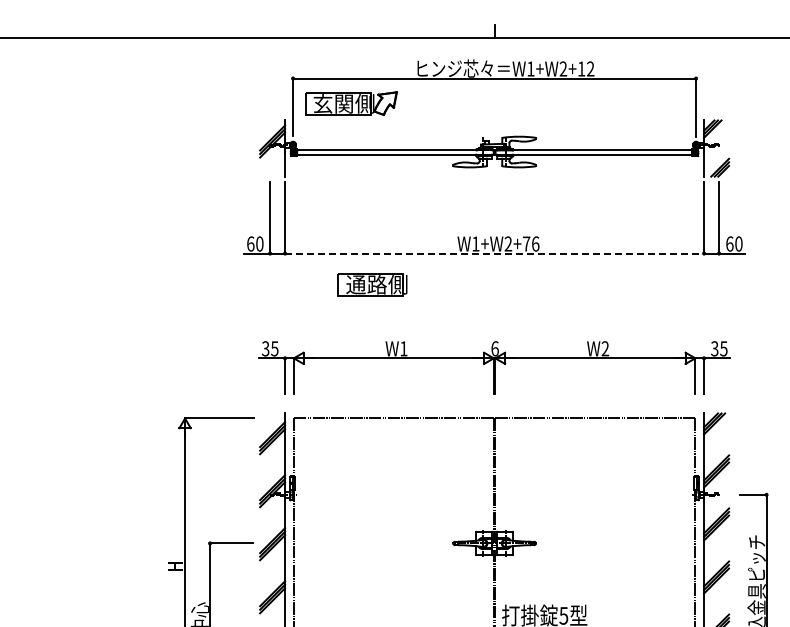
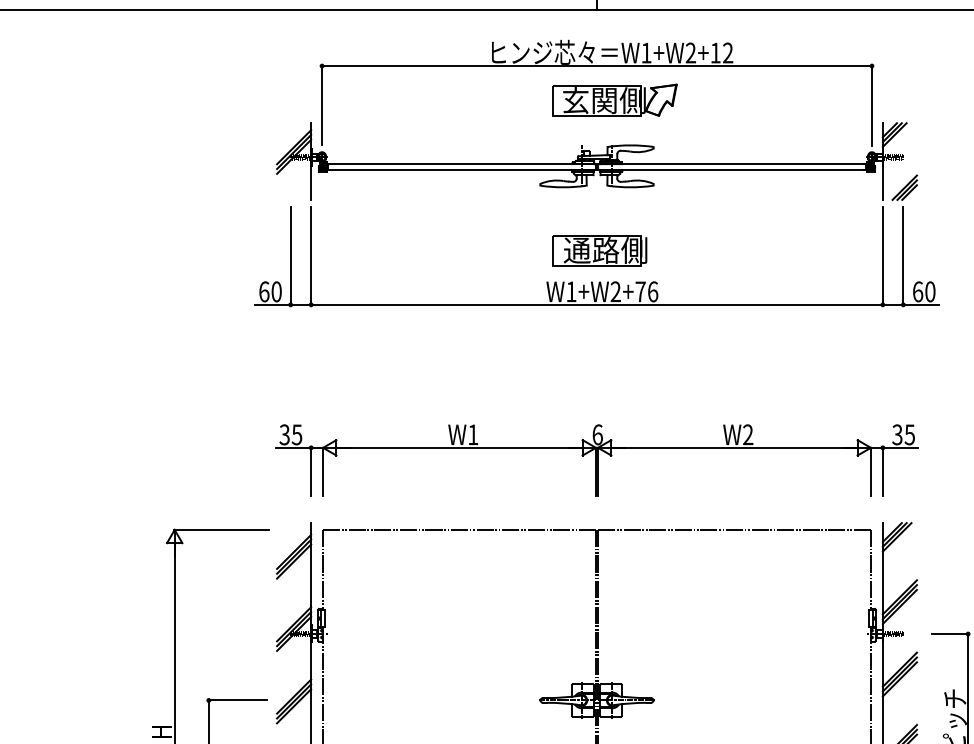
part: (351, 103) -> (614, 100), moved
line: (495, 253) -> (598, 304), dashed -> solid
part: (372, 284) -> (599, 250), moved

